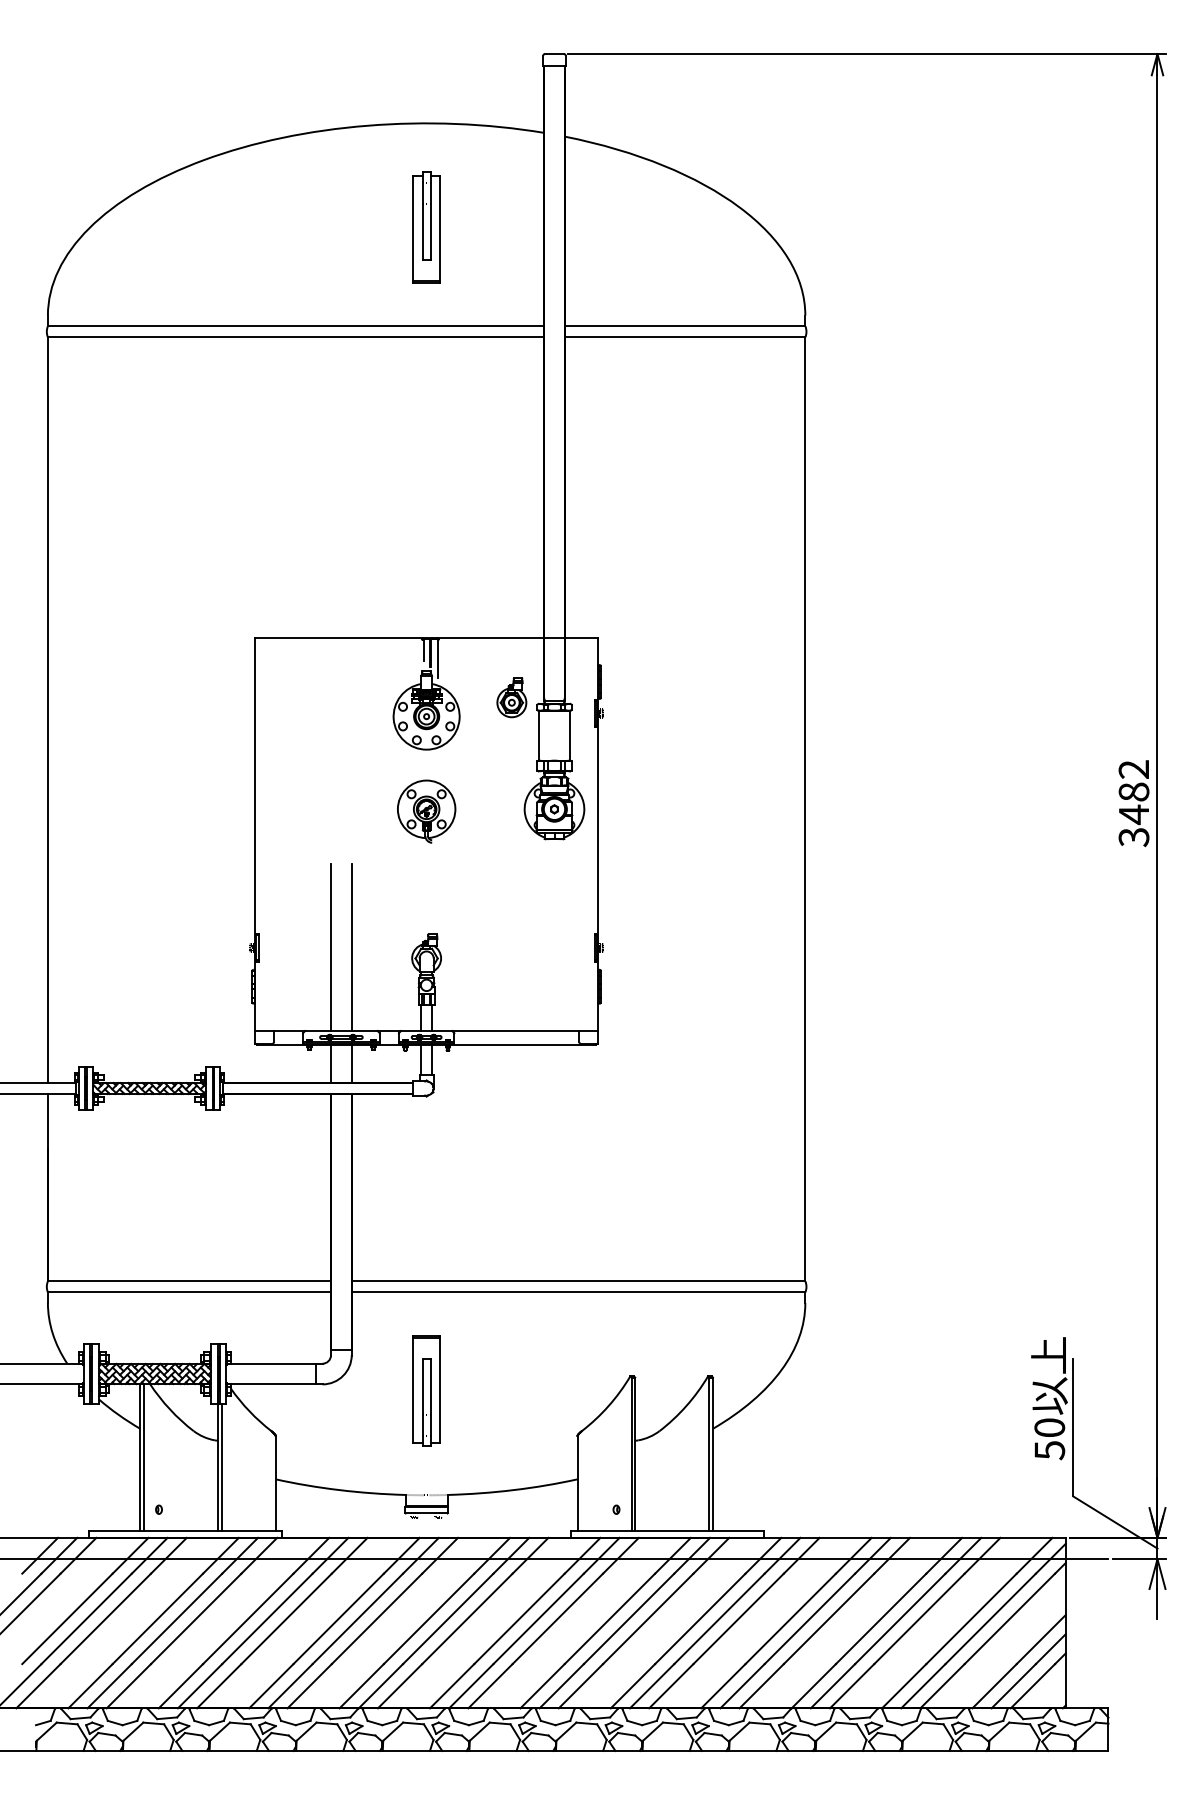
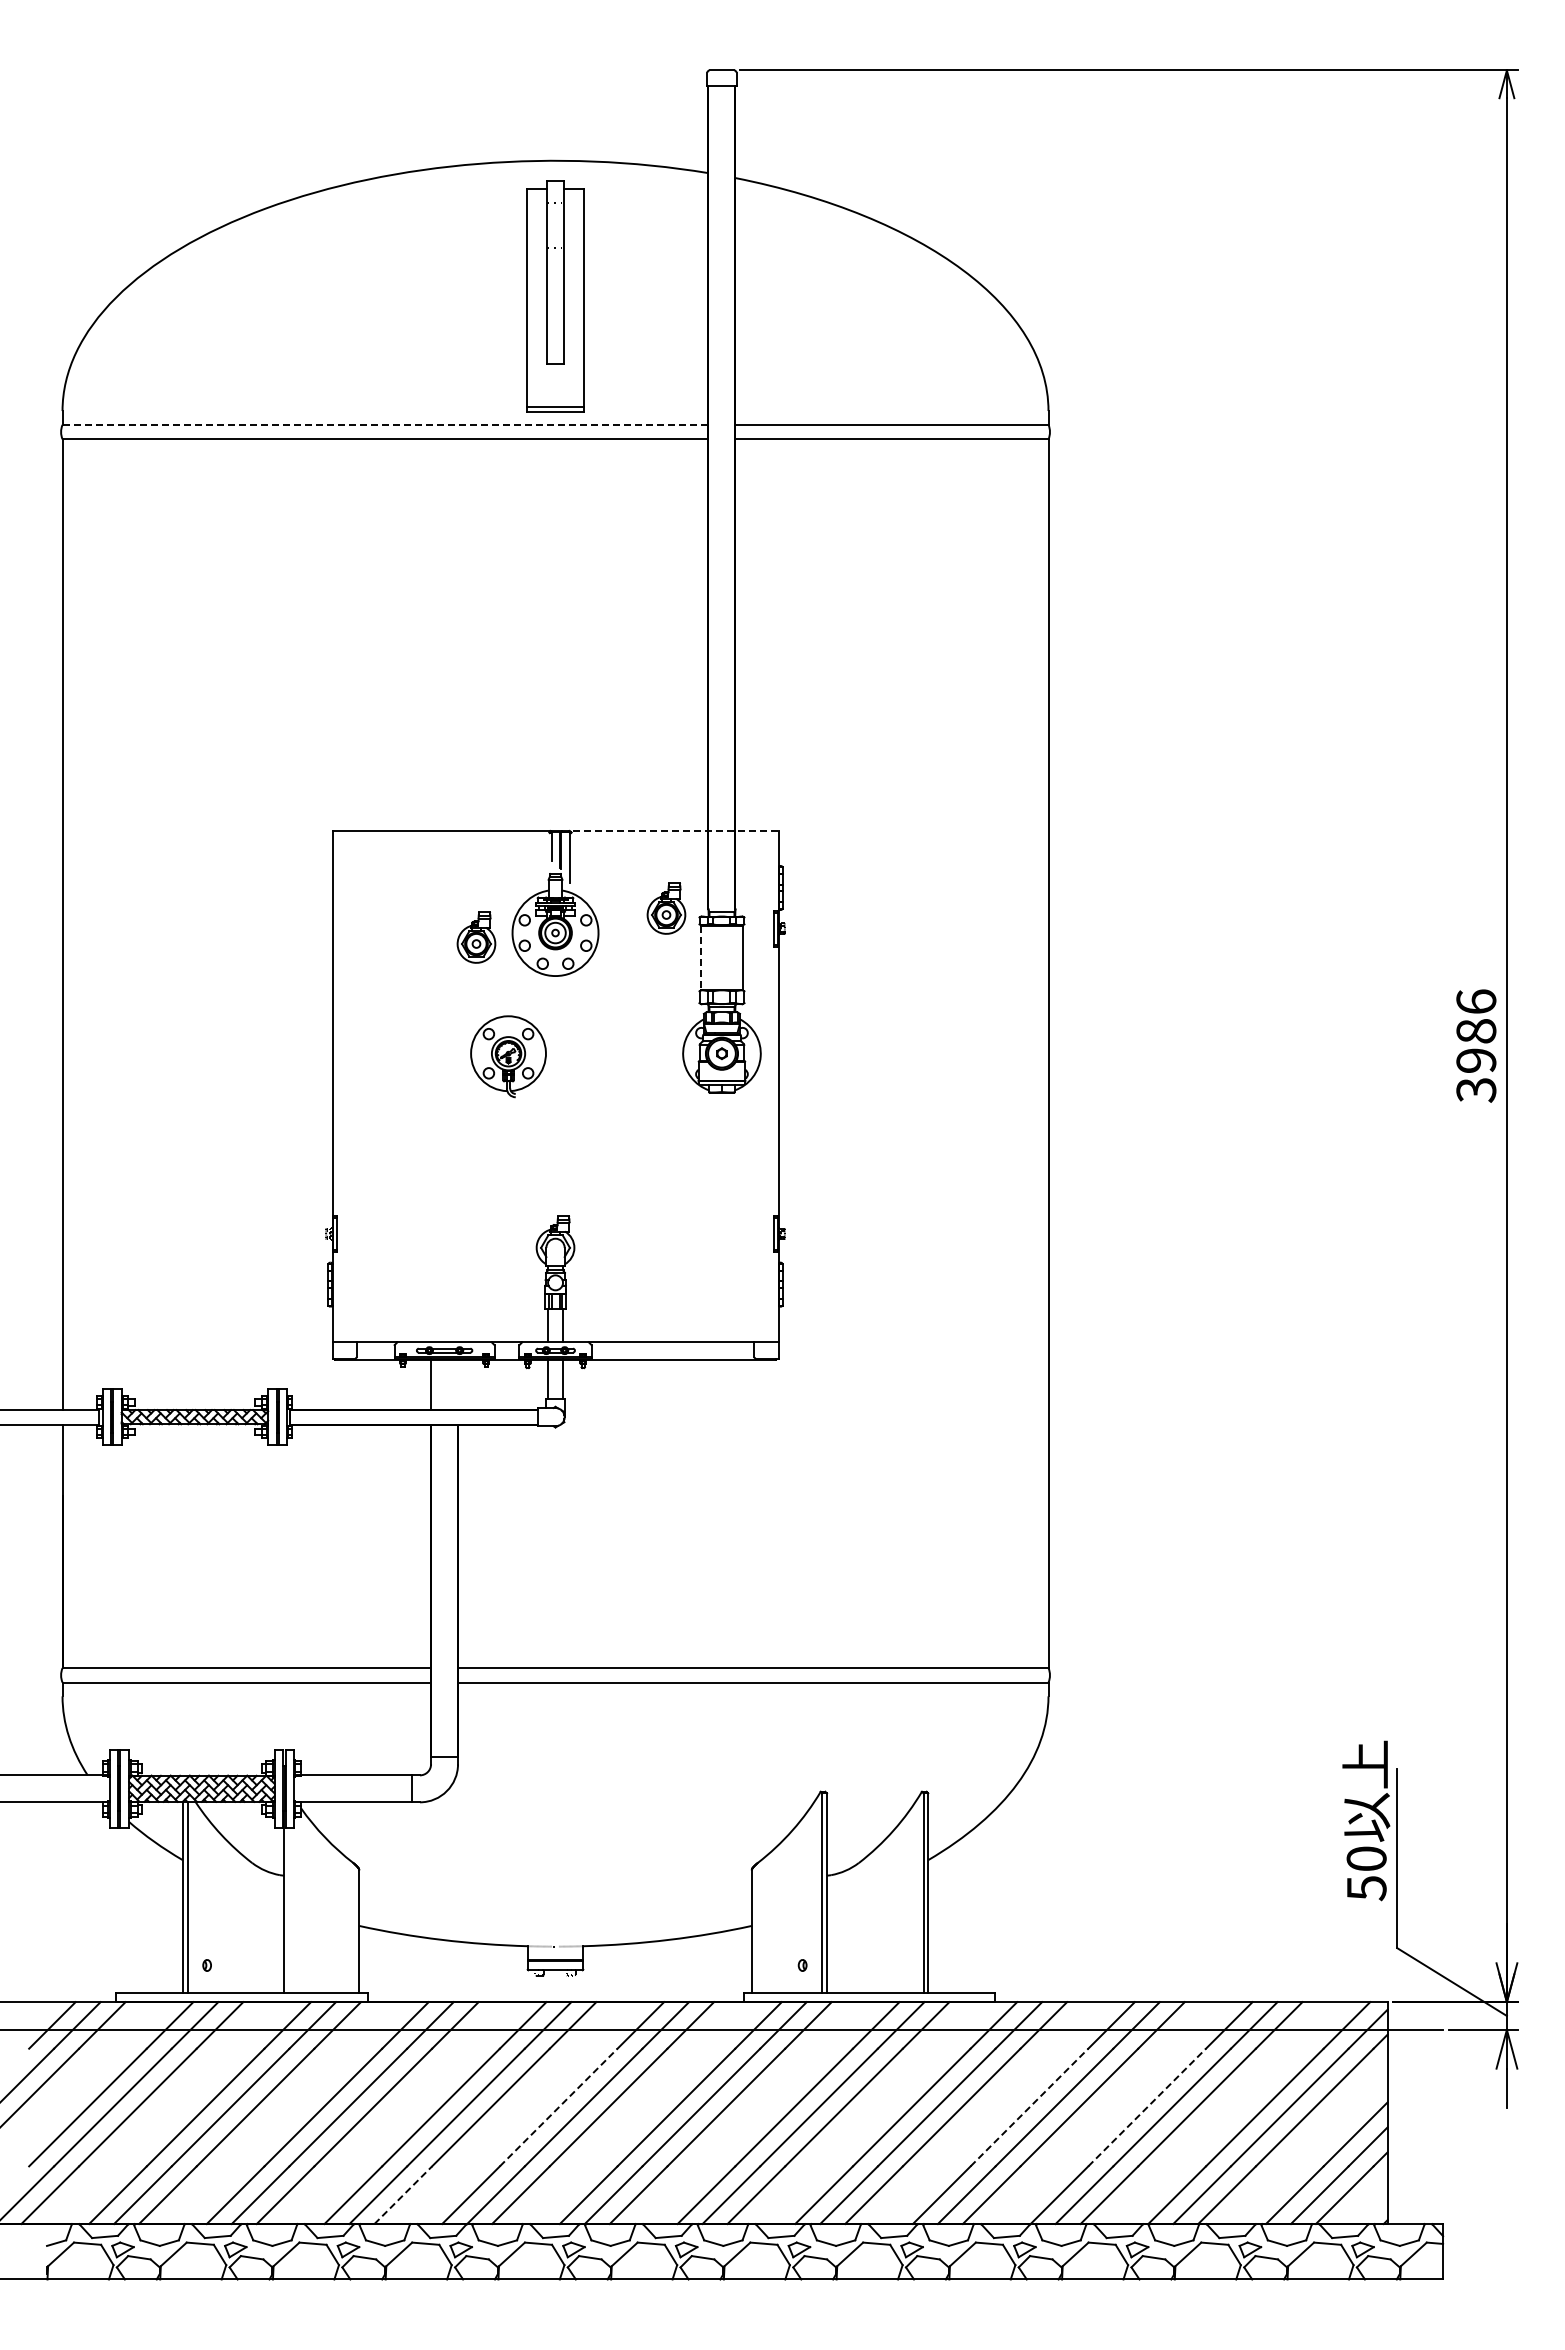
part: (426, 227) -> (555, 296), size x1.6
line: (296, 325) -> (385, 424), solid -> dashed
line: (514, 637) -> (670, 830), solid -> dashed
part: (365, 720) -> (476, 937), added
line: (538, 736) -> (701, 958), solid -> dashed
text: (1134, 792) -> (1476, 1031), 3482 -> 3986
part: (426, 811) -> (508, 1056), moved
line: (331, 947) -> (431, 1233), removed
line: (352, 947) -> (458, 1233), removed
line: (352, 1062) -> (458, 1383), removed
part: (426, 1390) -> (555, 1810), removed
line: (221, 1467) -> (288, 1910), removed
line: (429, 1618) -> (559, 2107), solid -> dashed
line: (790, 1618) -> (1029, 2107), solid -> dashed
line: (881, 1618) -> (1147, 2107), solid -> dashed
line: (309, 1686) -> (403, 2195), solid -> dashed

